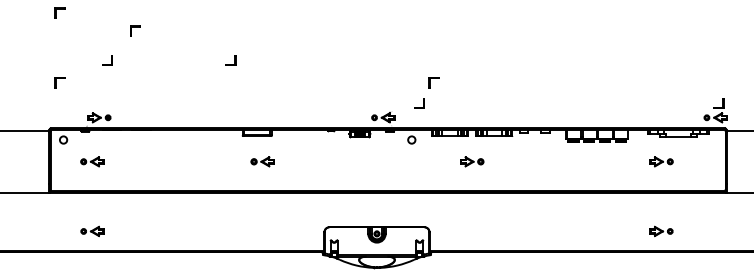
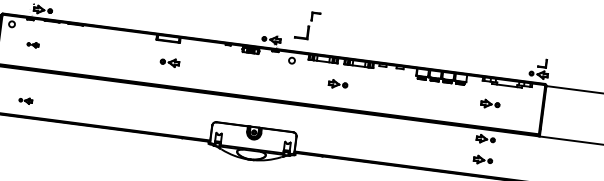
part: (419, 103) -> (302, 32), size x1.6
part: (92, 161) -> (33, 44), size x0.6
part: (661, 205) -> (485, 139), added
part: (92, 231) -> (25, 100), size x0.7

